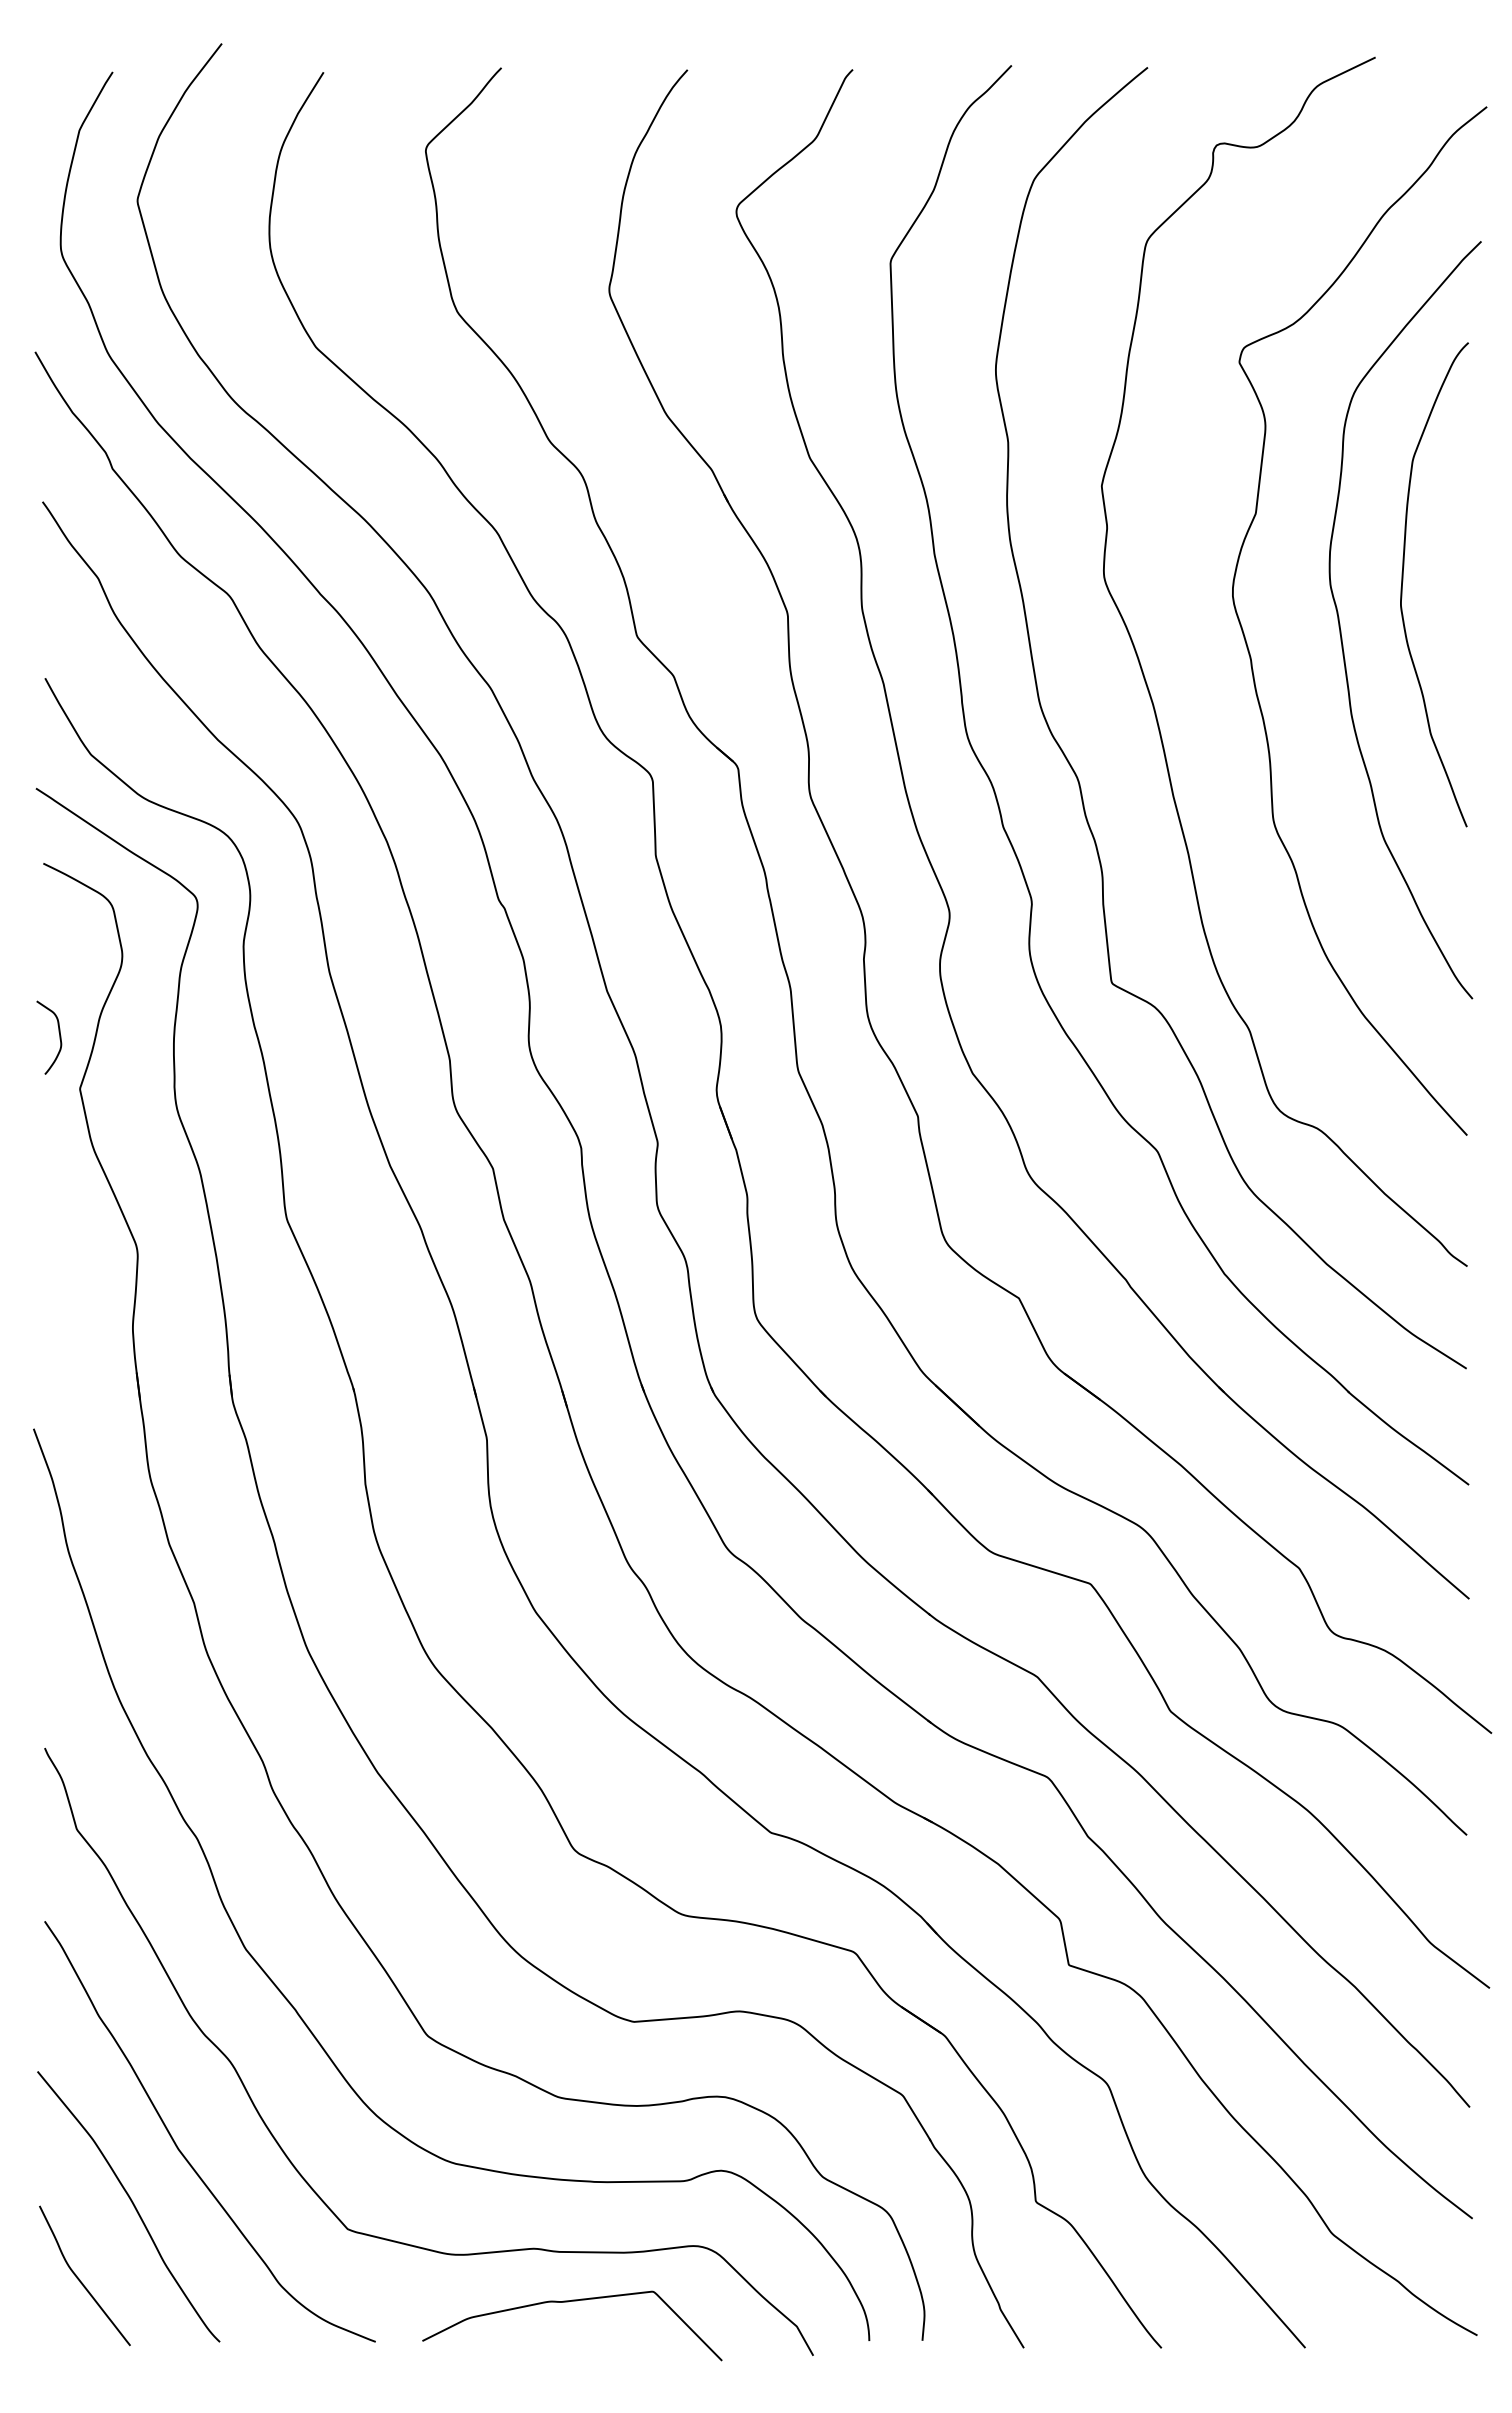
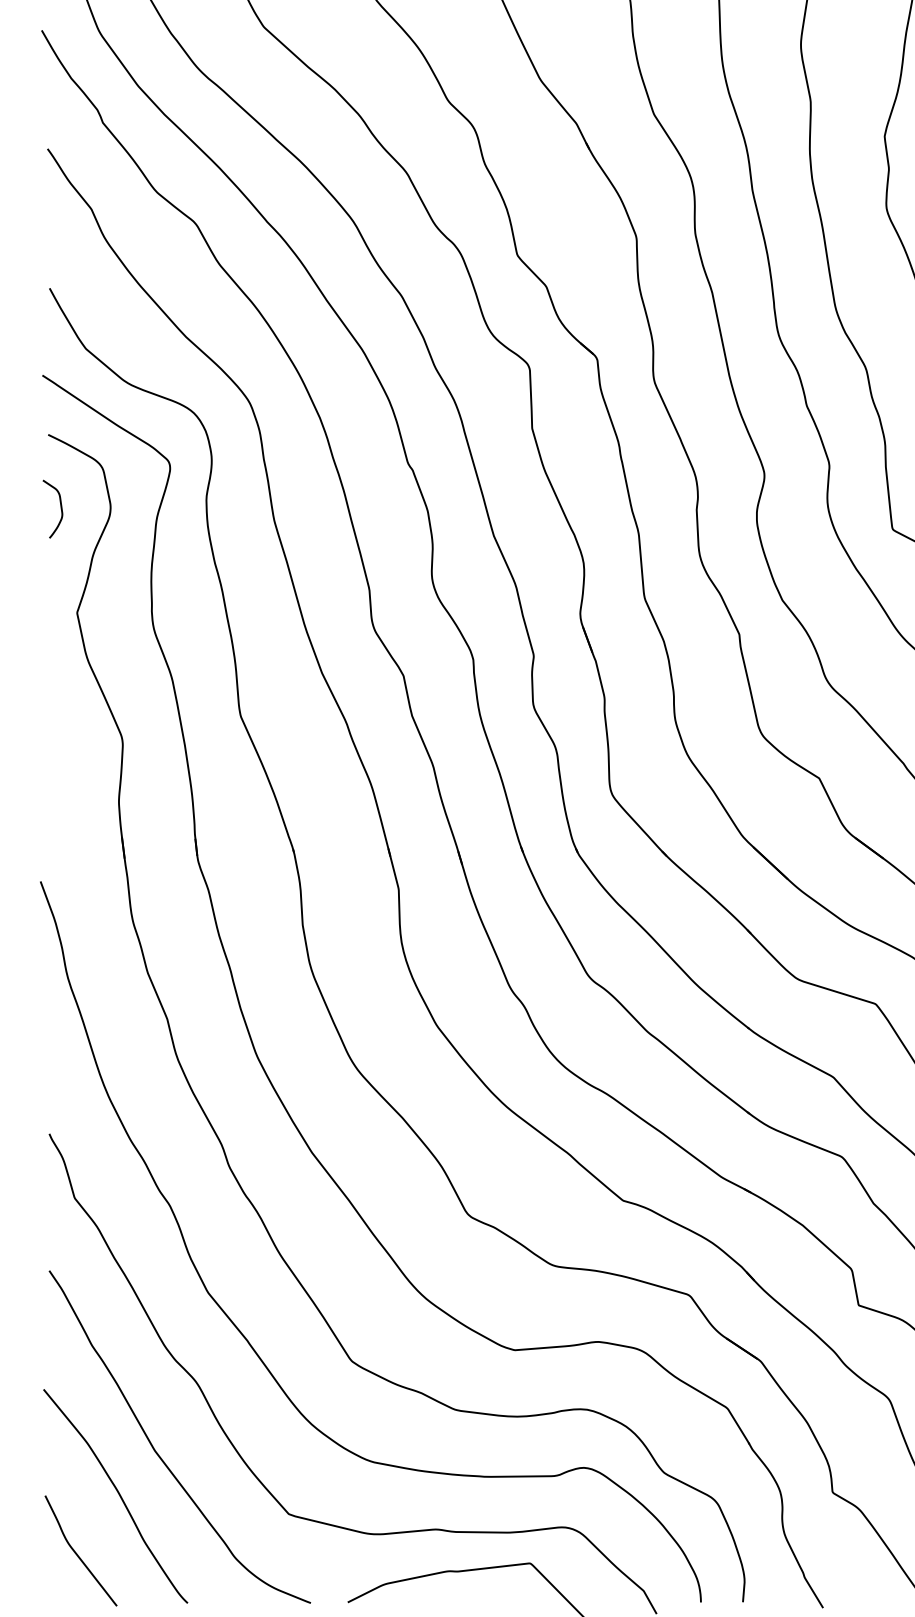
curve: (59, 1037) -> (60, 509), moved

